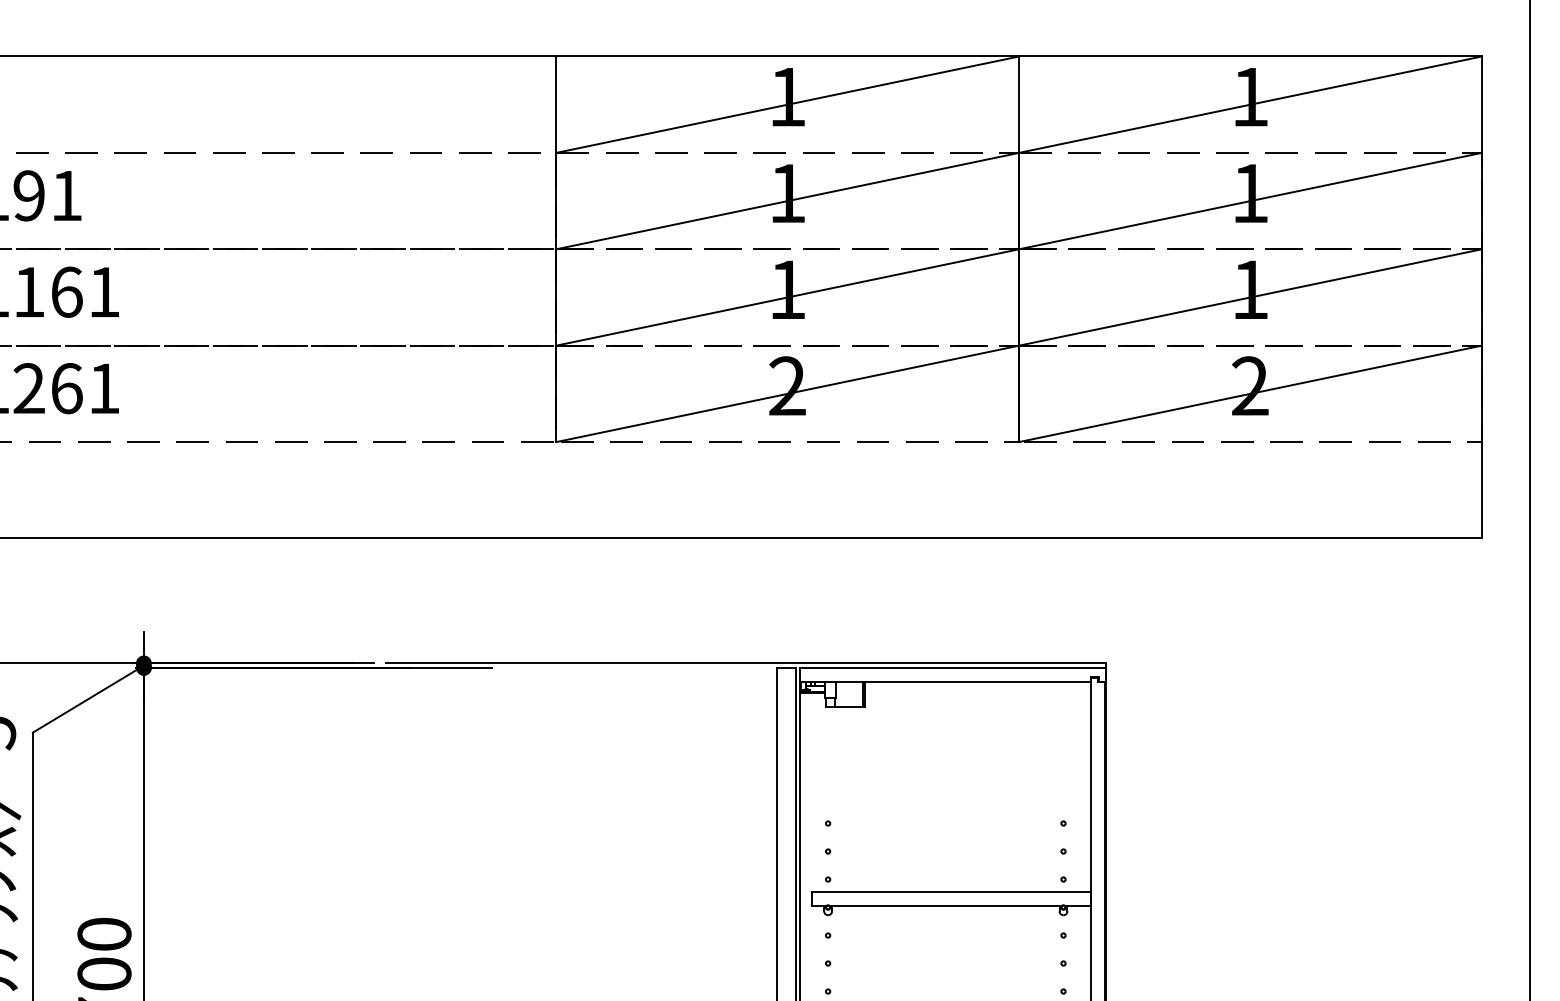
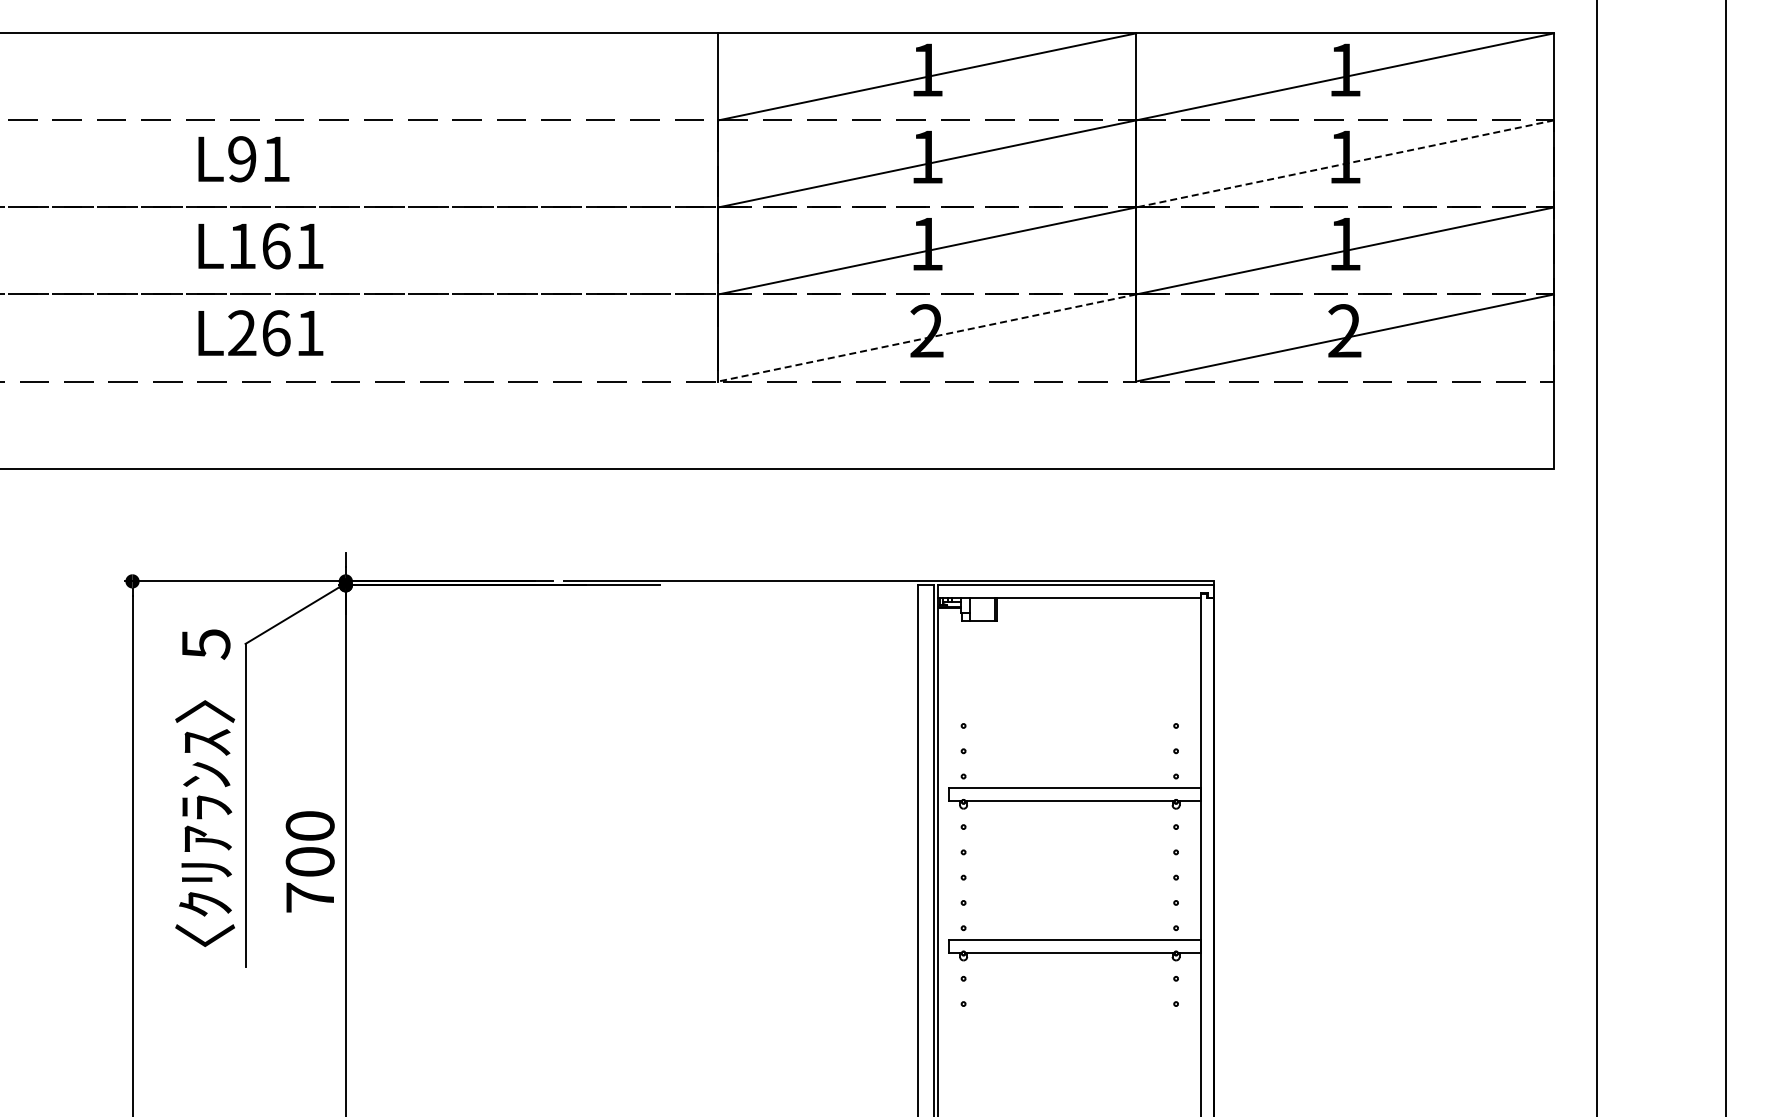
line: (1249, 201) -> (1344, 164), solid -> dashed
line: (787, 394) -> (926, 338), solid -> dashed

